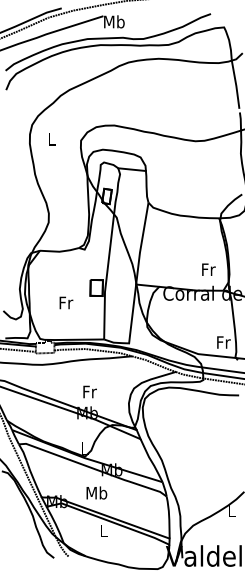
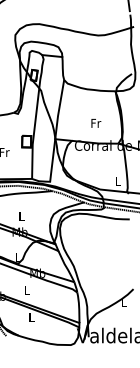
text: (208, 269) -> (96, 123), moved
text: (223, 342) -> (118, 181), Fr -> L
text: (89, 391) -> (21, 216), Fr -> L
text: (96, 492) -> (26, 289), Mb -> L

